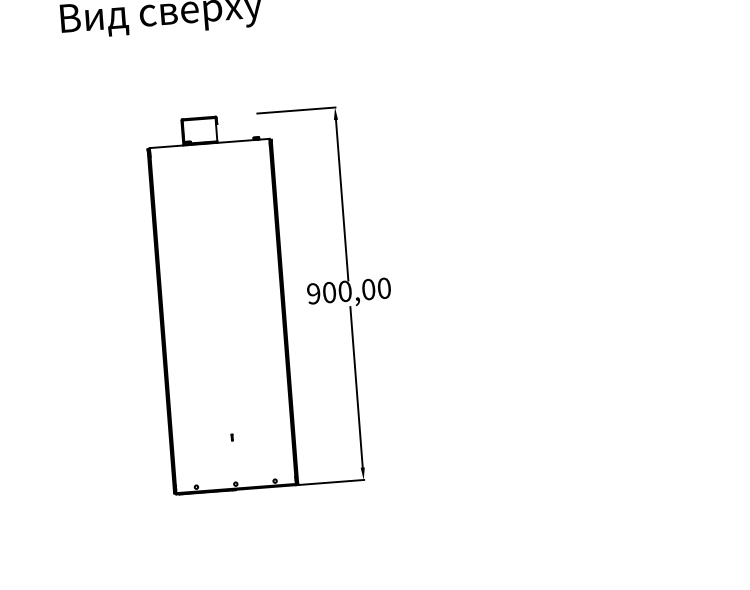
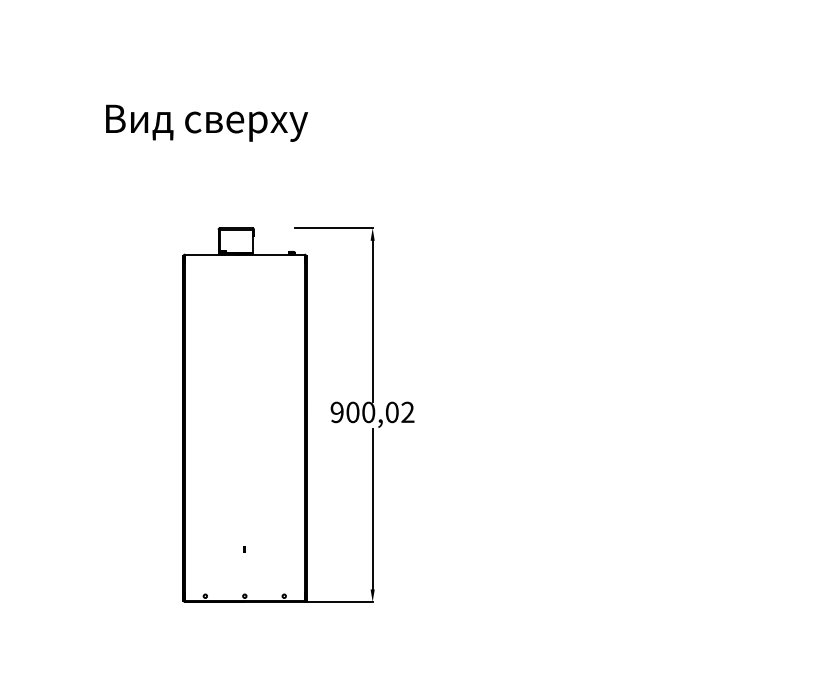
text: (383, 288) -> (407, 412), 900,00 -> 900,02

